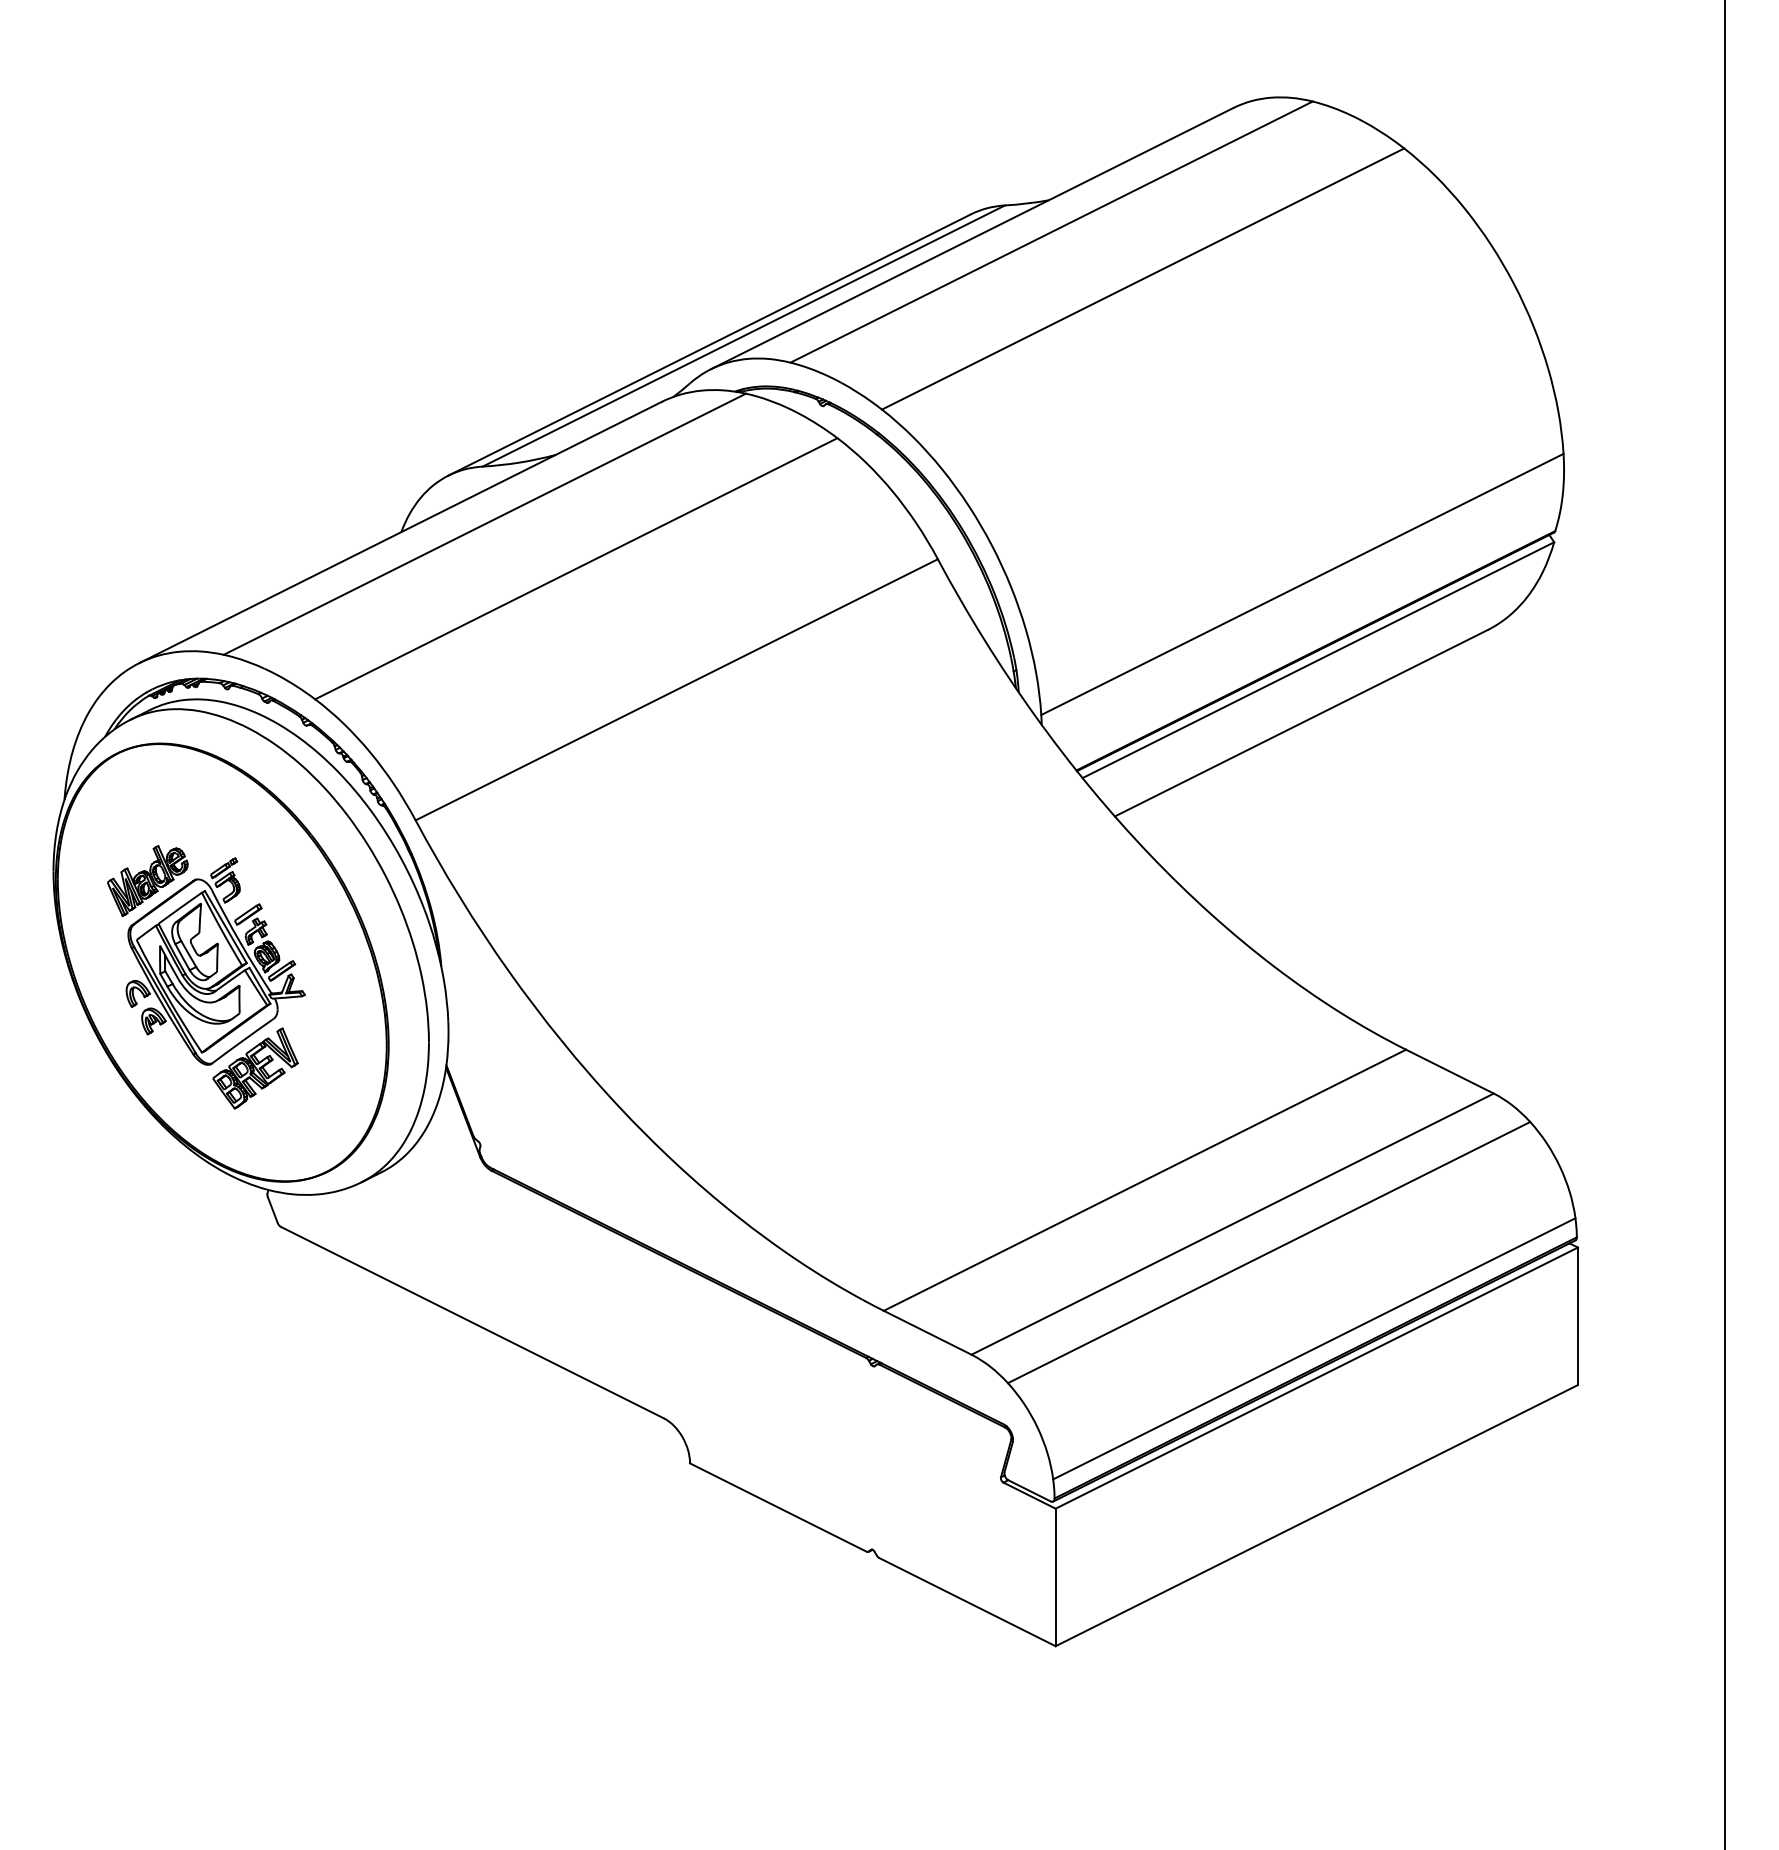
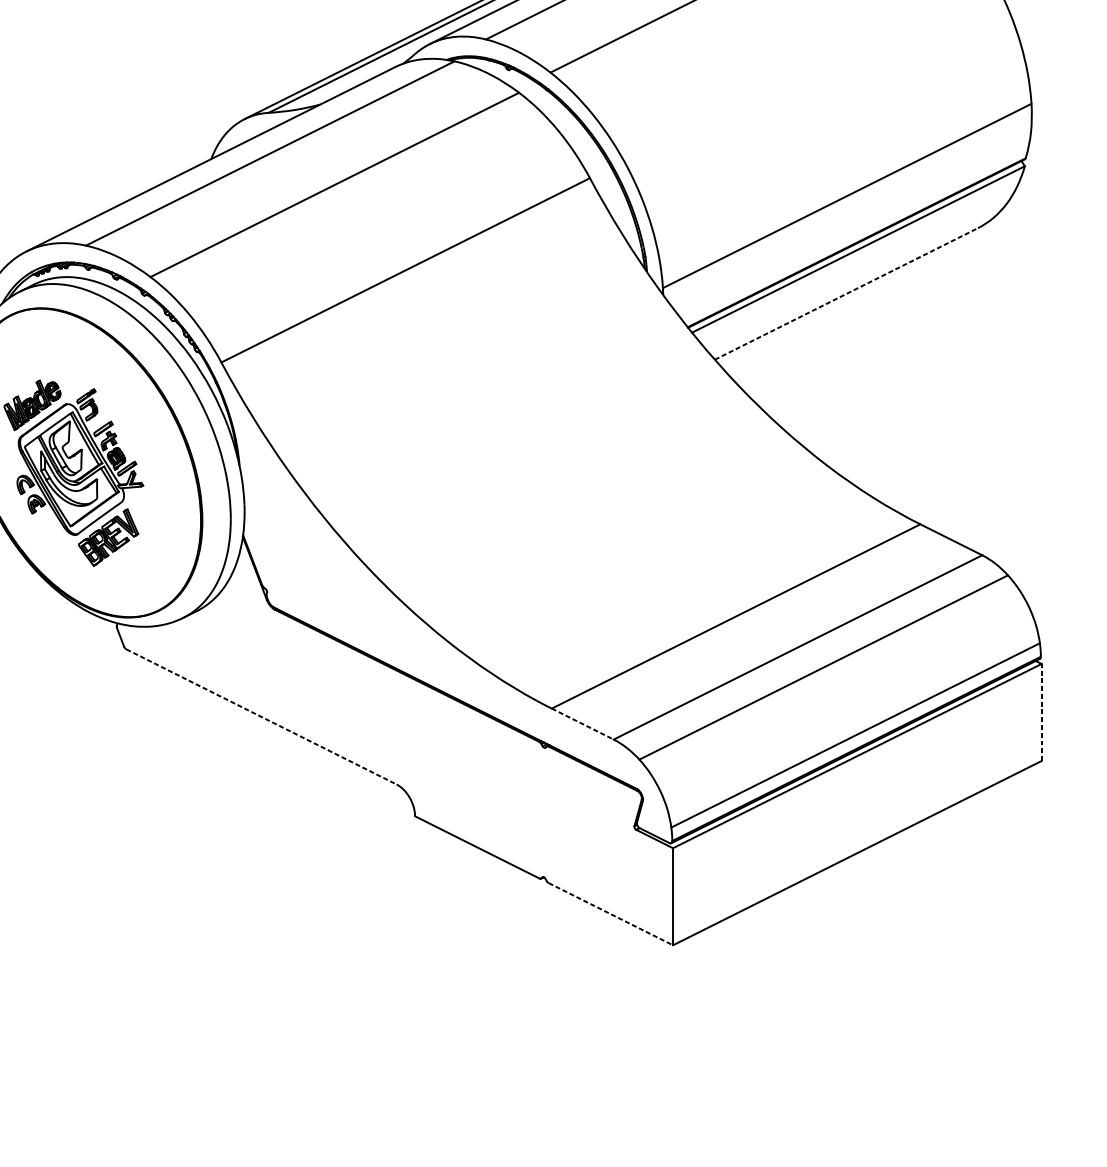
line: (1301, 723) -> (846, 294), solid -> dashed
line: (1577, 1316) -> (1041, 712), solid -> dashed
line: (472, 1322) -> (261, 716), solid -> dashed
line: (928, 1333) -> (583, 724), solid -> dashed
line: (968, 1602) -> (611, 914), solid -> dashed

